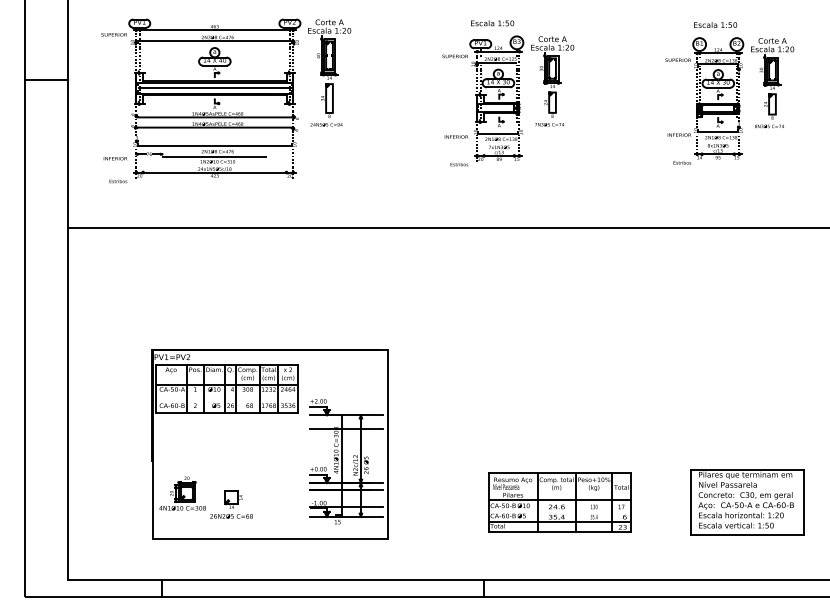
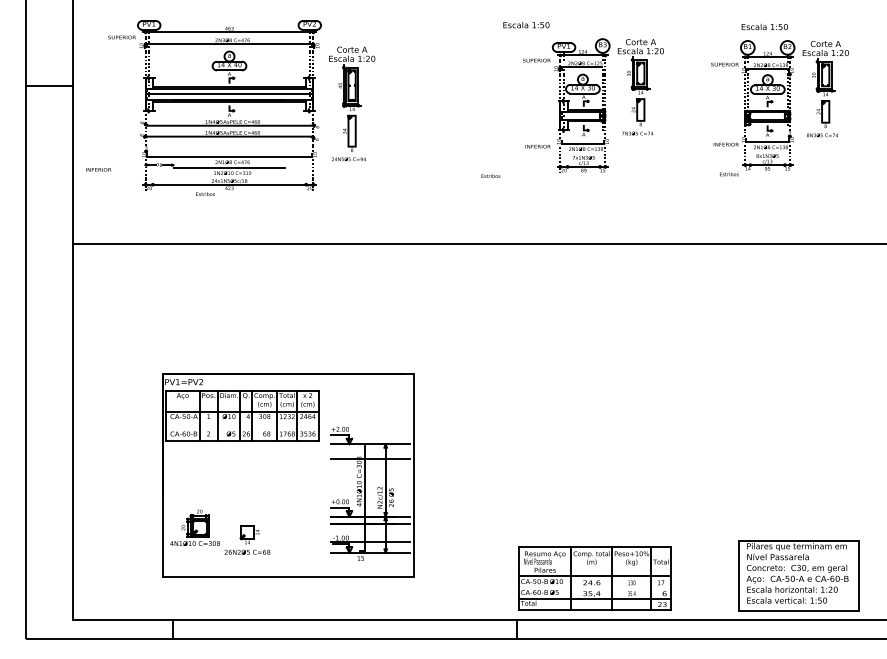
part: (329, 72) -> (352, 103), moved
part: (508, 98) -> (593, 105), moved
text: (114, 158) -> (97, 169), moved
text: (118, 181) -> (205, 194), moved
part: (559, 502) -> (594, 578), moved
part: (747, 502) -> (798, 575), moved

